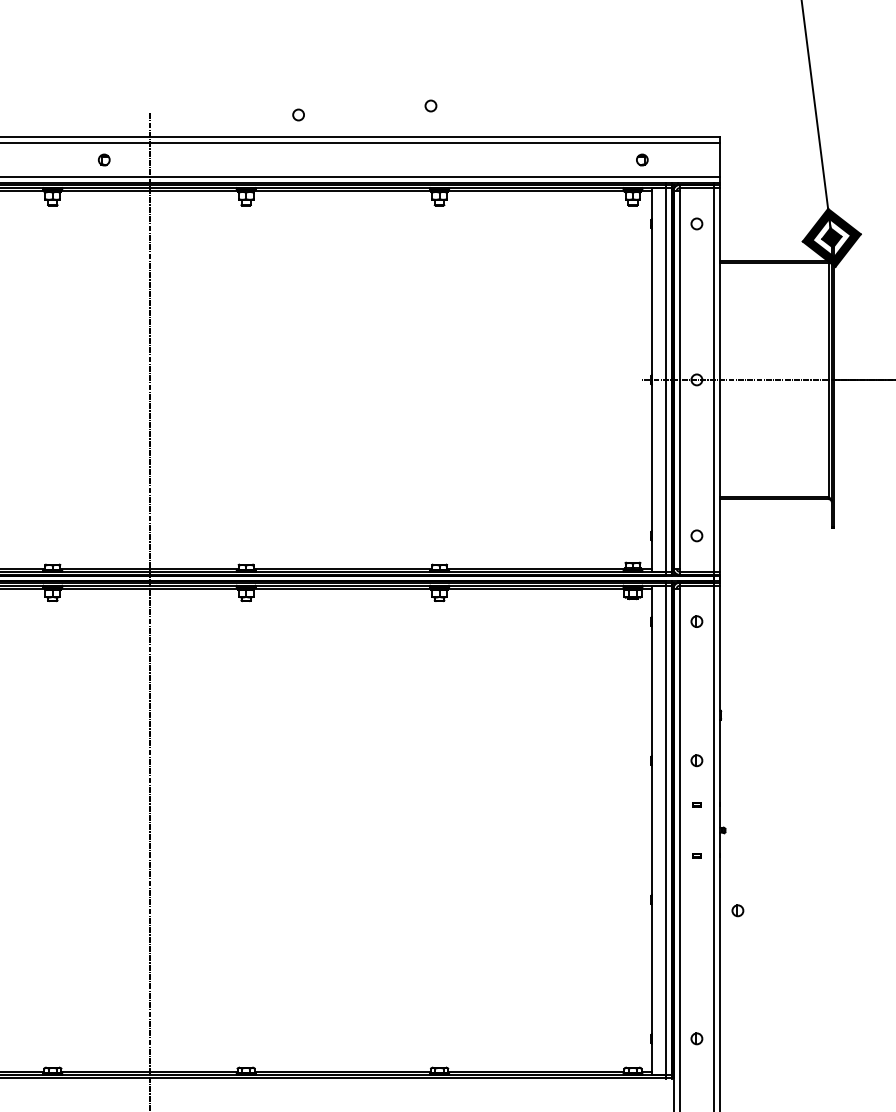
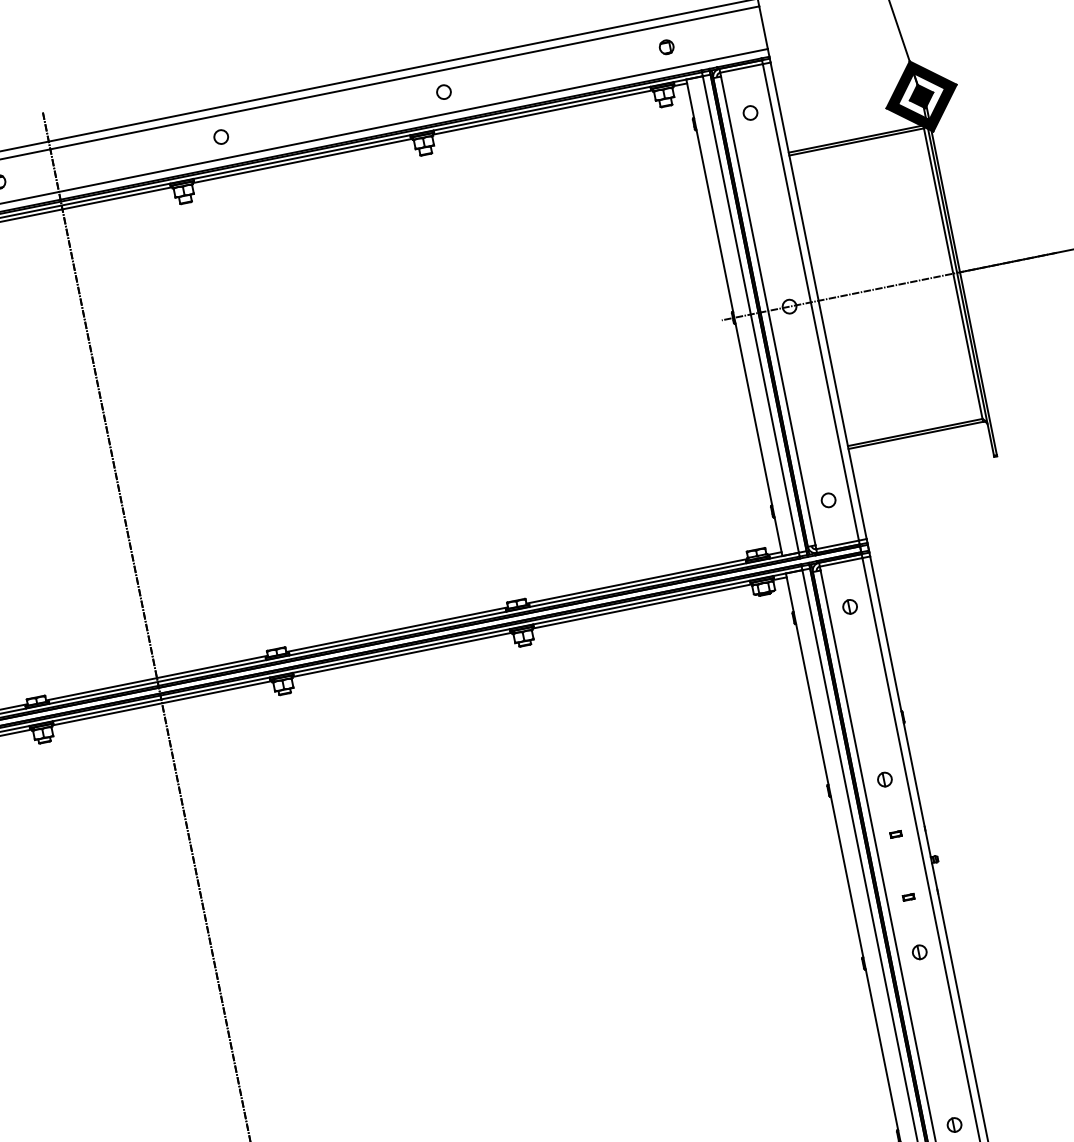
circle: (430, 105) -> (443, 91), moved
circle: (298, 114) -> (220, 136), moved
part: (737, 910) -> (919, 952), moved

